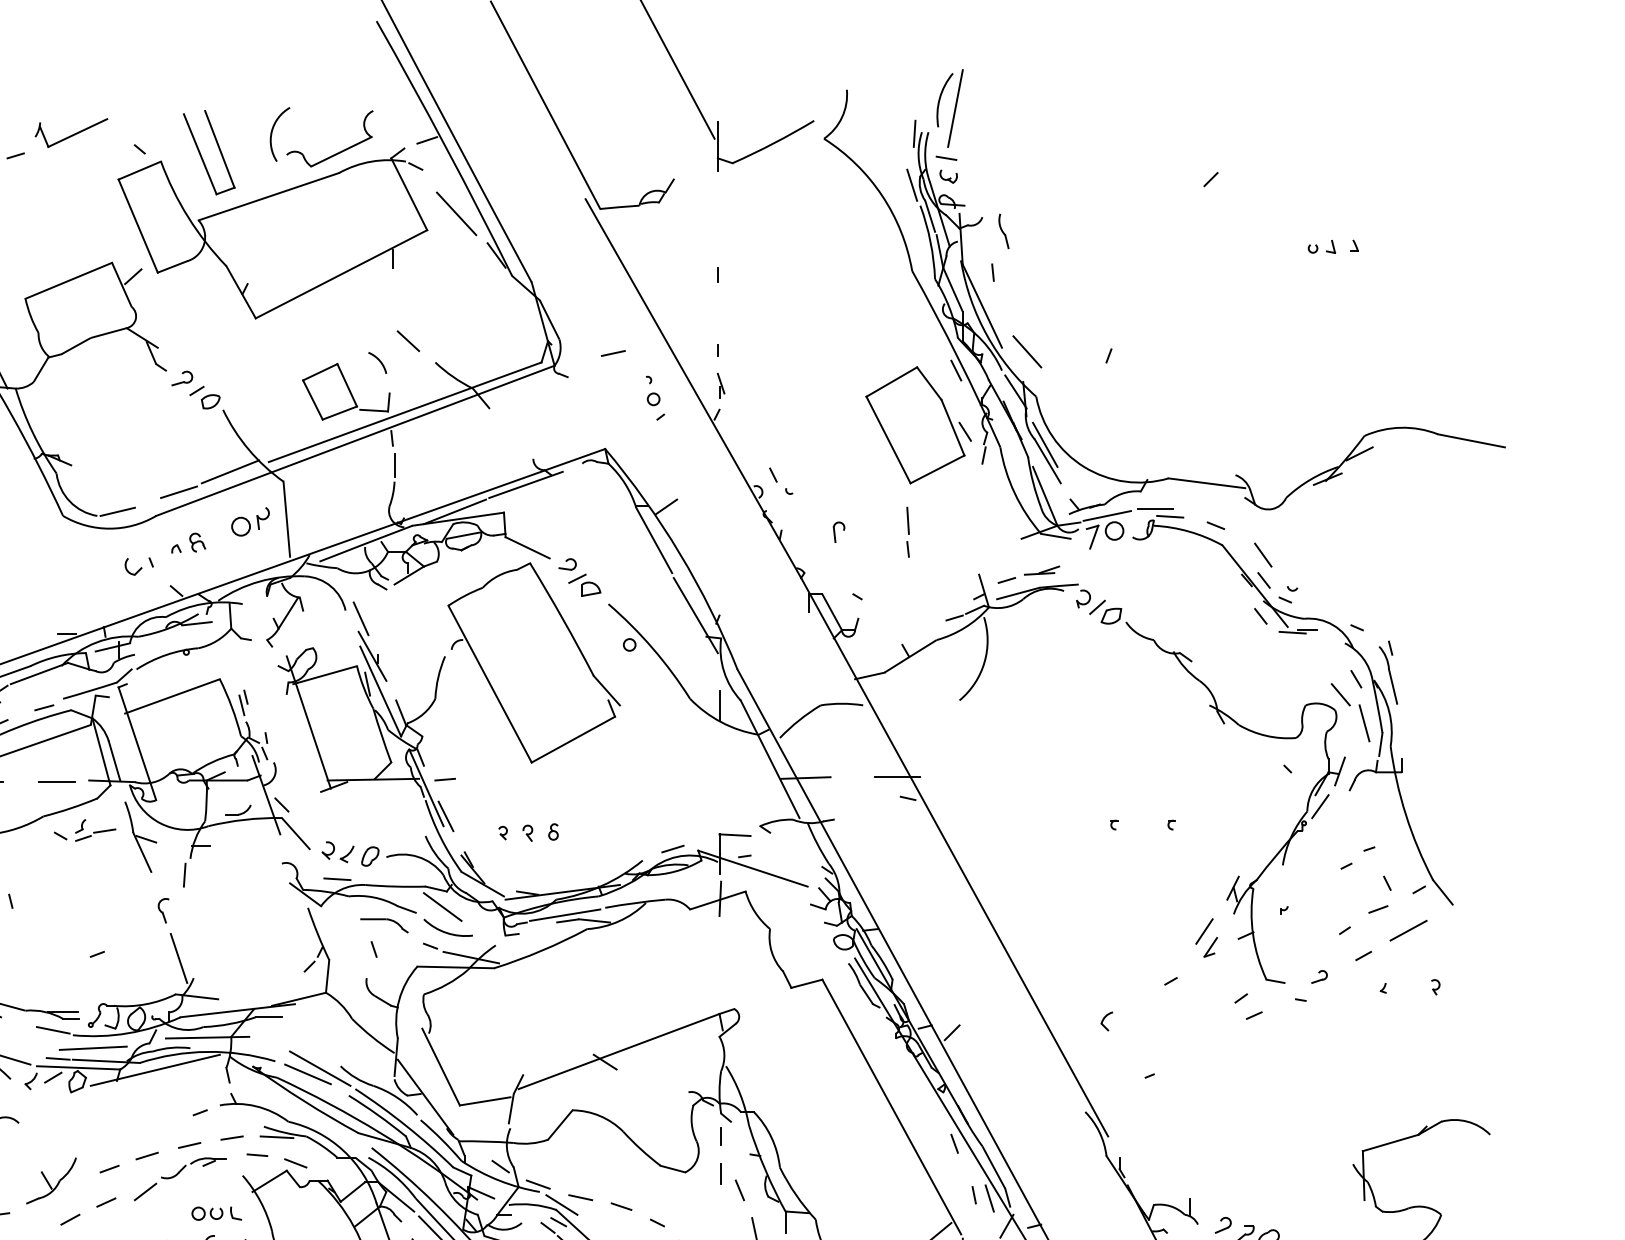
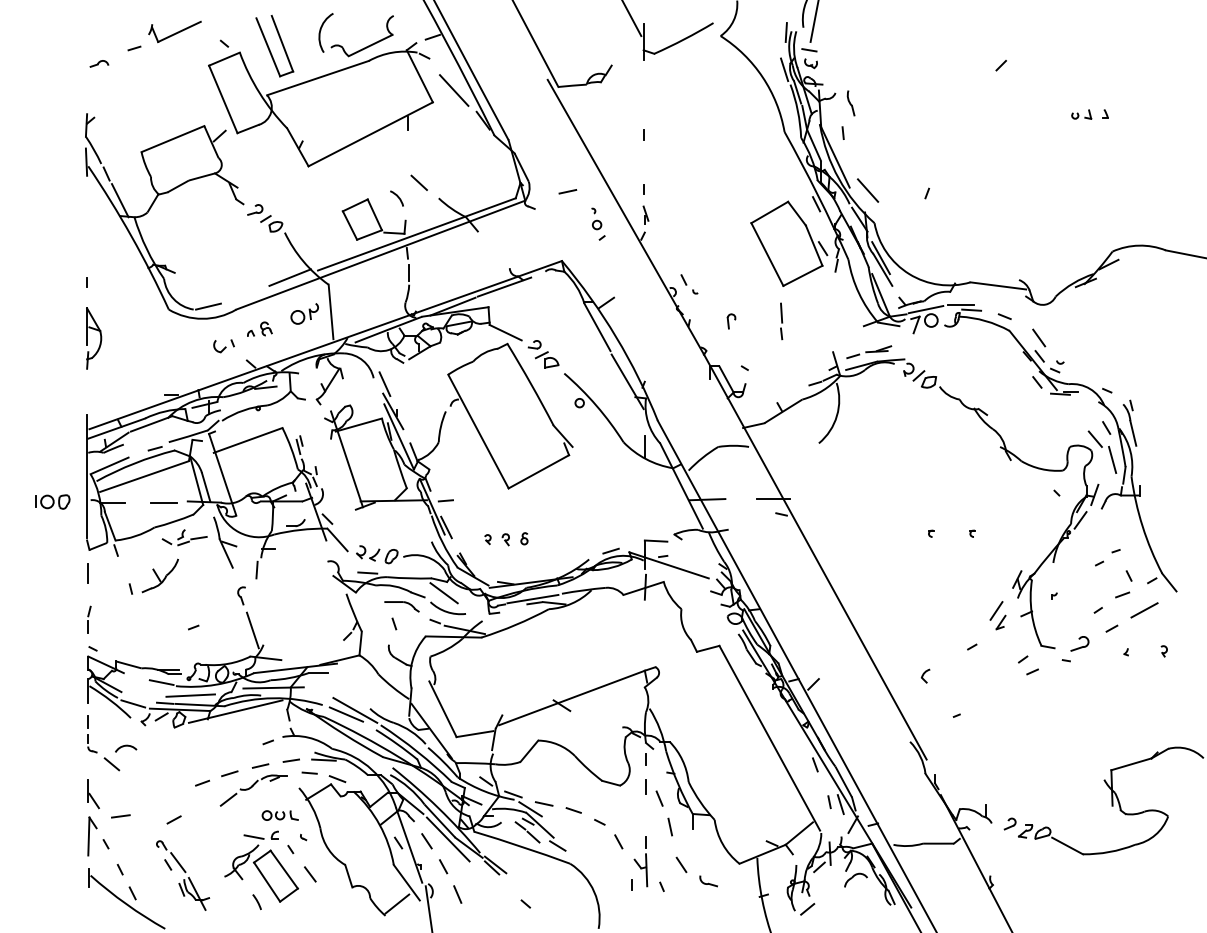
line: (178, 492) -> (252, 292), removed
part: (1318, 976) -> (1079, 643), size x1.6
part: (50, 1180) -> (159, 575), moved
line: (105, 1202) -> (199, 807), removed

